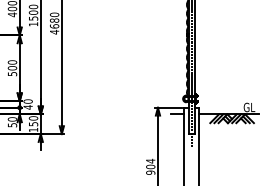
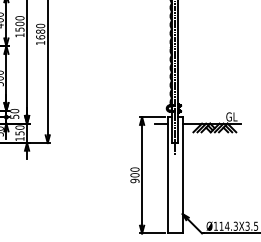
text: (54, 31) -> (40, 42), 4680 -> 1680
text: (27, 107) -> (14, 116), 40 -> 50
text: (150, 161) -> (134, 169), 904 -> 900

